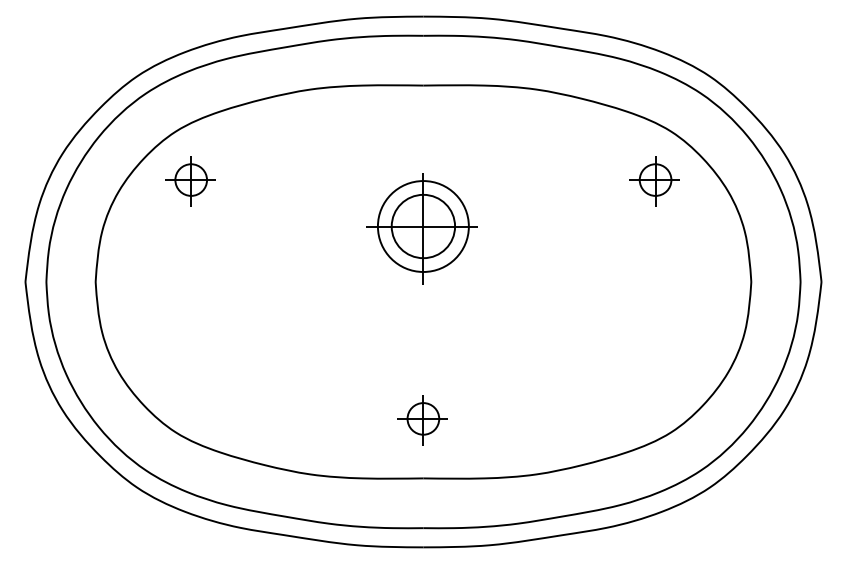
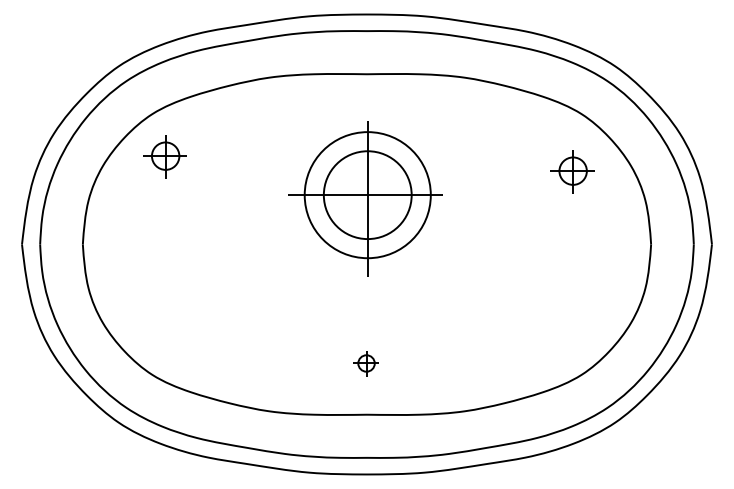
part: (654, 180) -> (572, 171), moved
part: (421, 228) -> (365, 198), size x1.6
part: (421, 419) -> (365, 363), size x0.6

